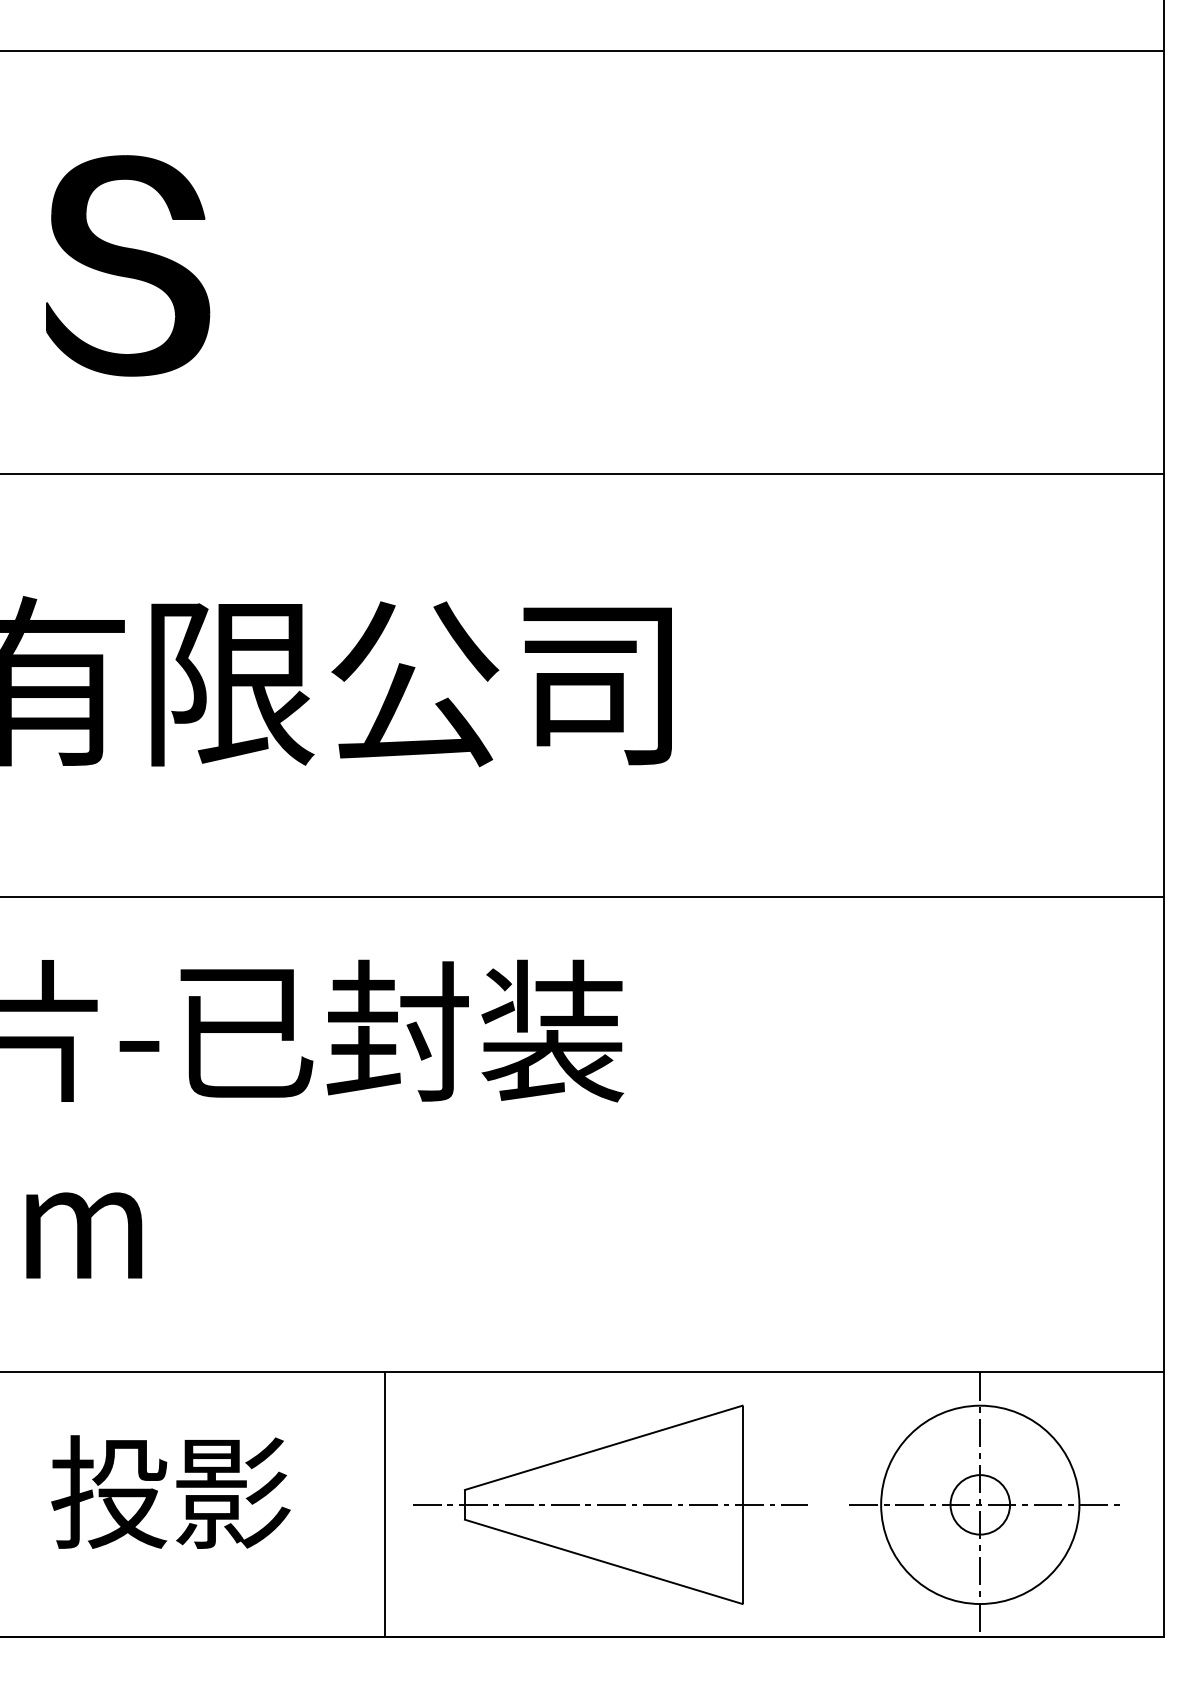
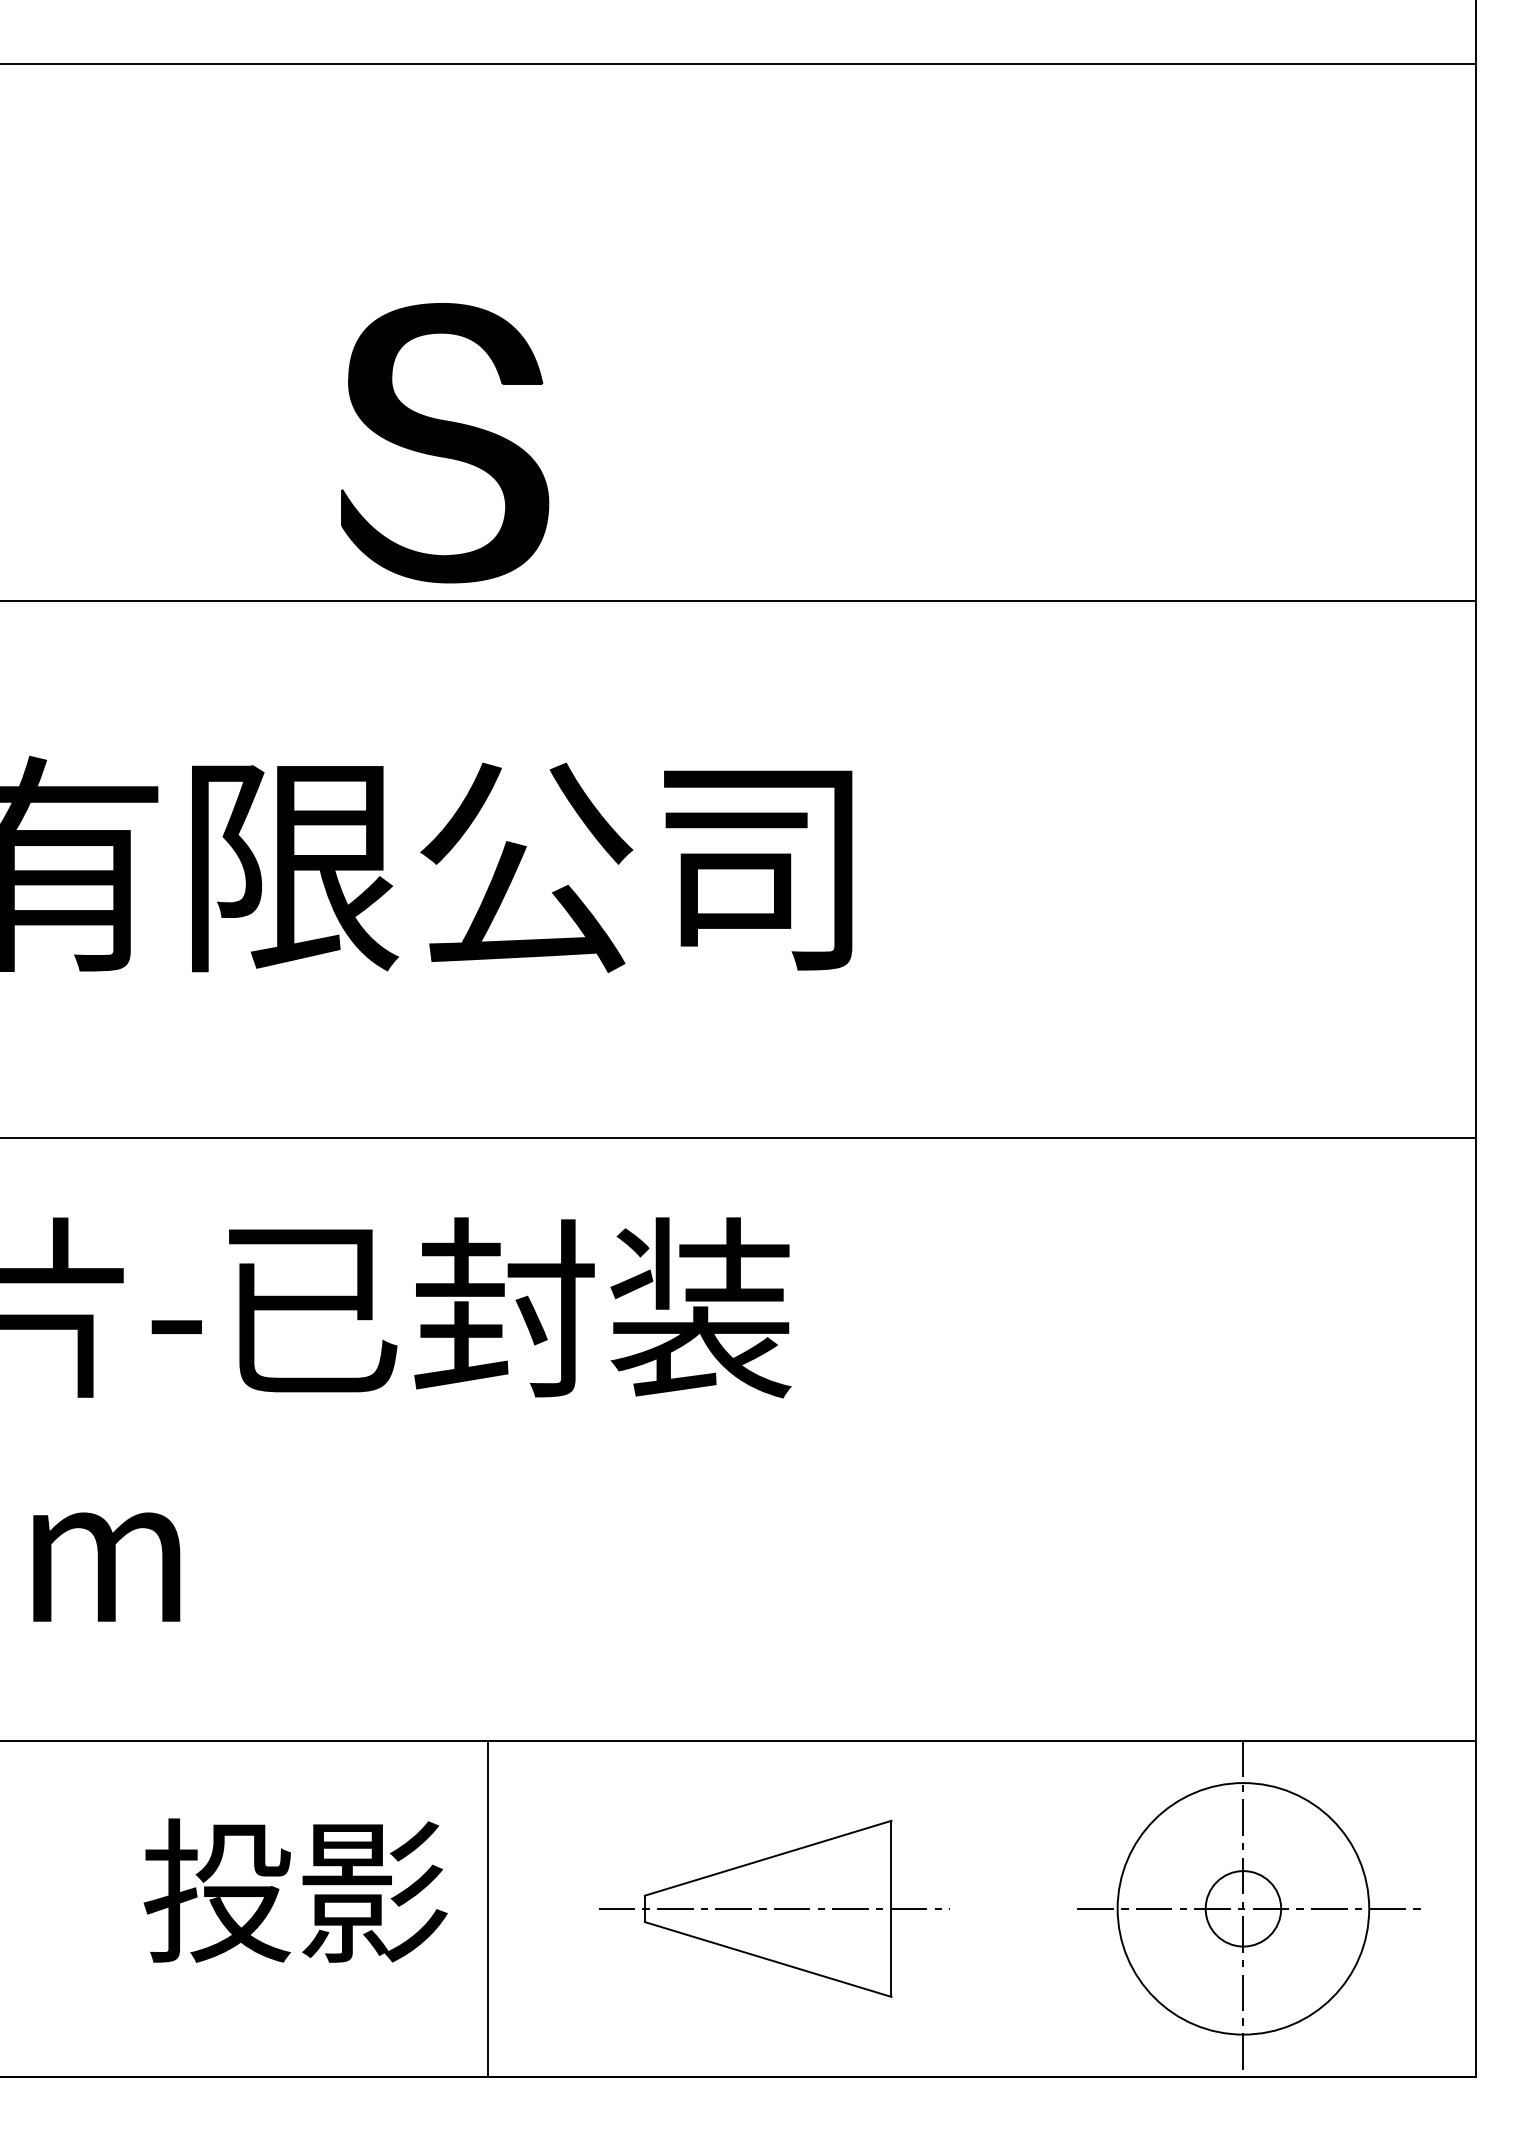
part: (128, 266) -> (445, 443), moved
text: (170, 1491) -> (295, 1890), moved
part: (609, 1504) -> (773, 1908), size x0.7

